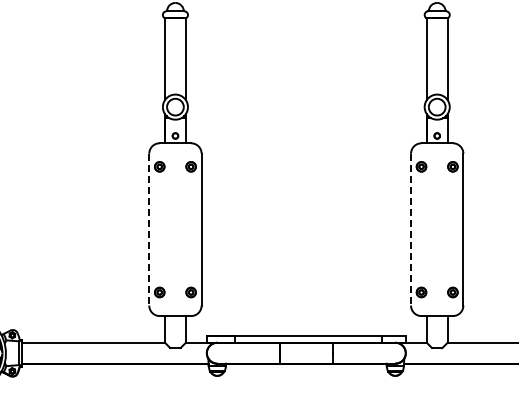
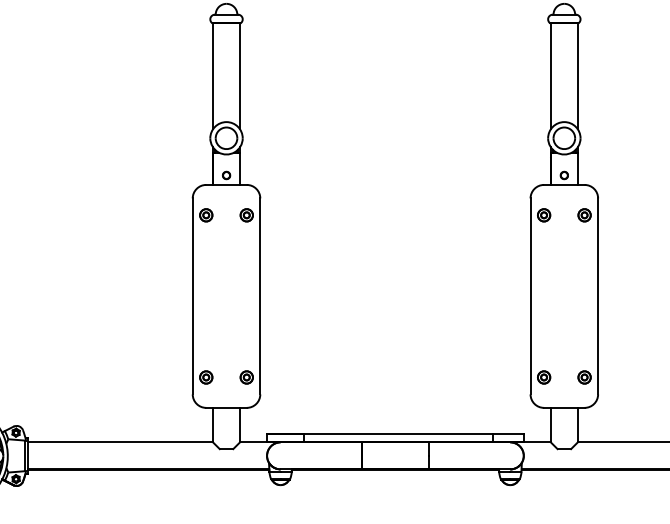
line: (149, 229) -> (193, 296), dashed -> solid
line: (411, 229) -> (531, 296), dashed -> solid

